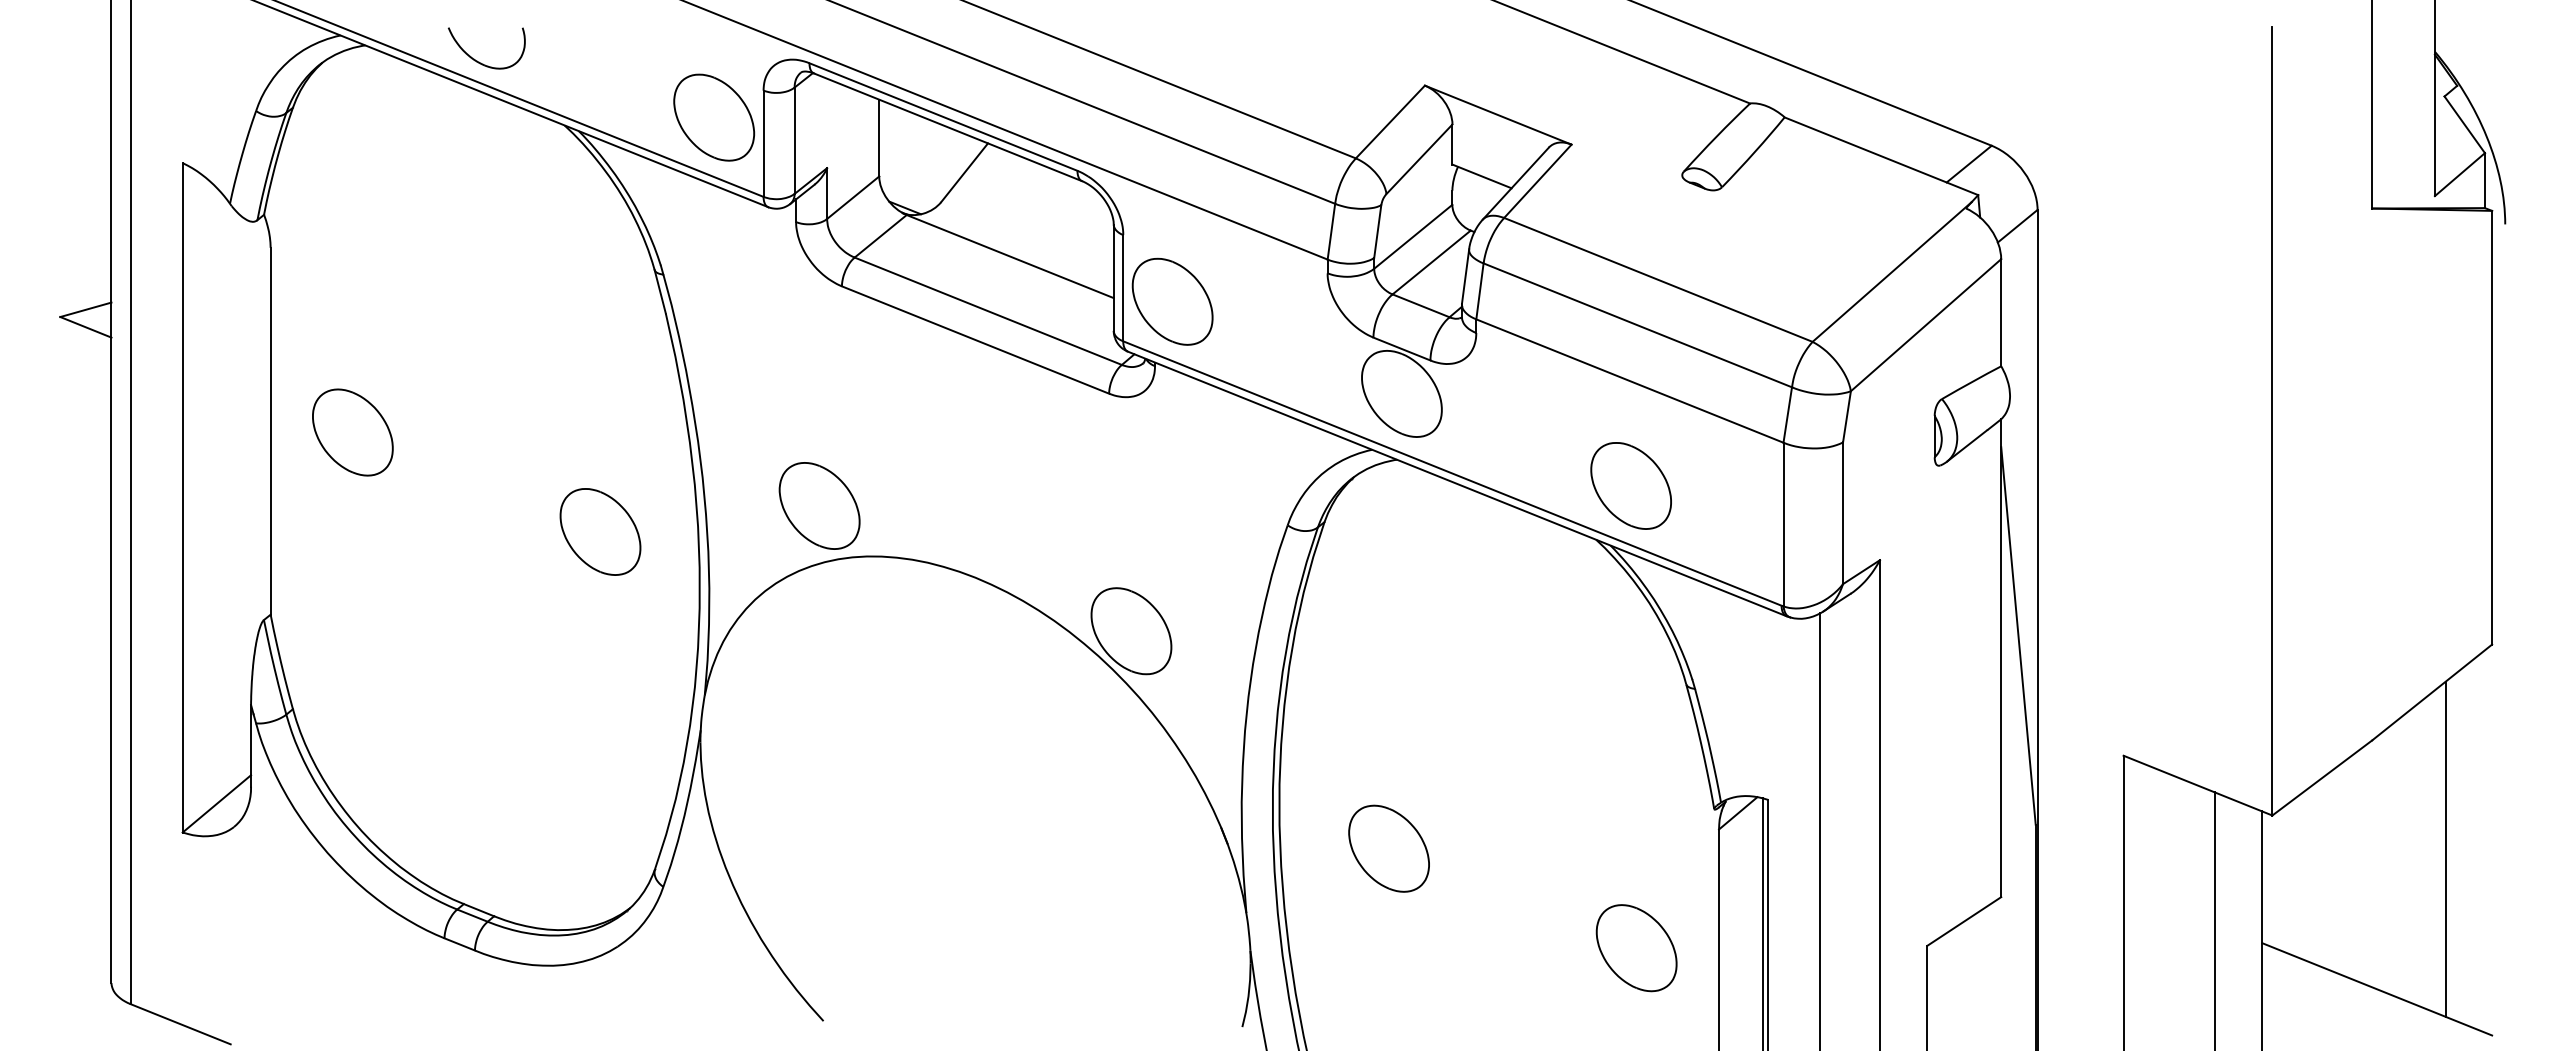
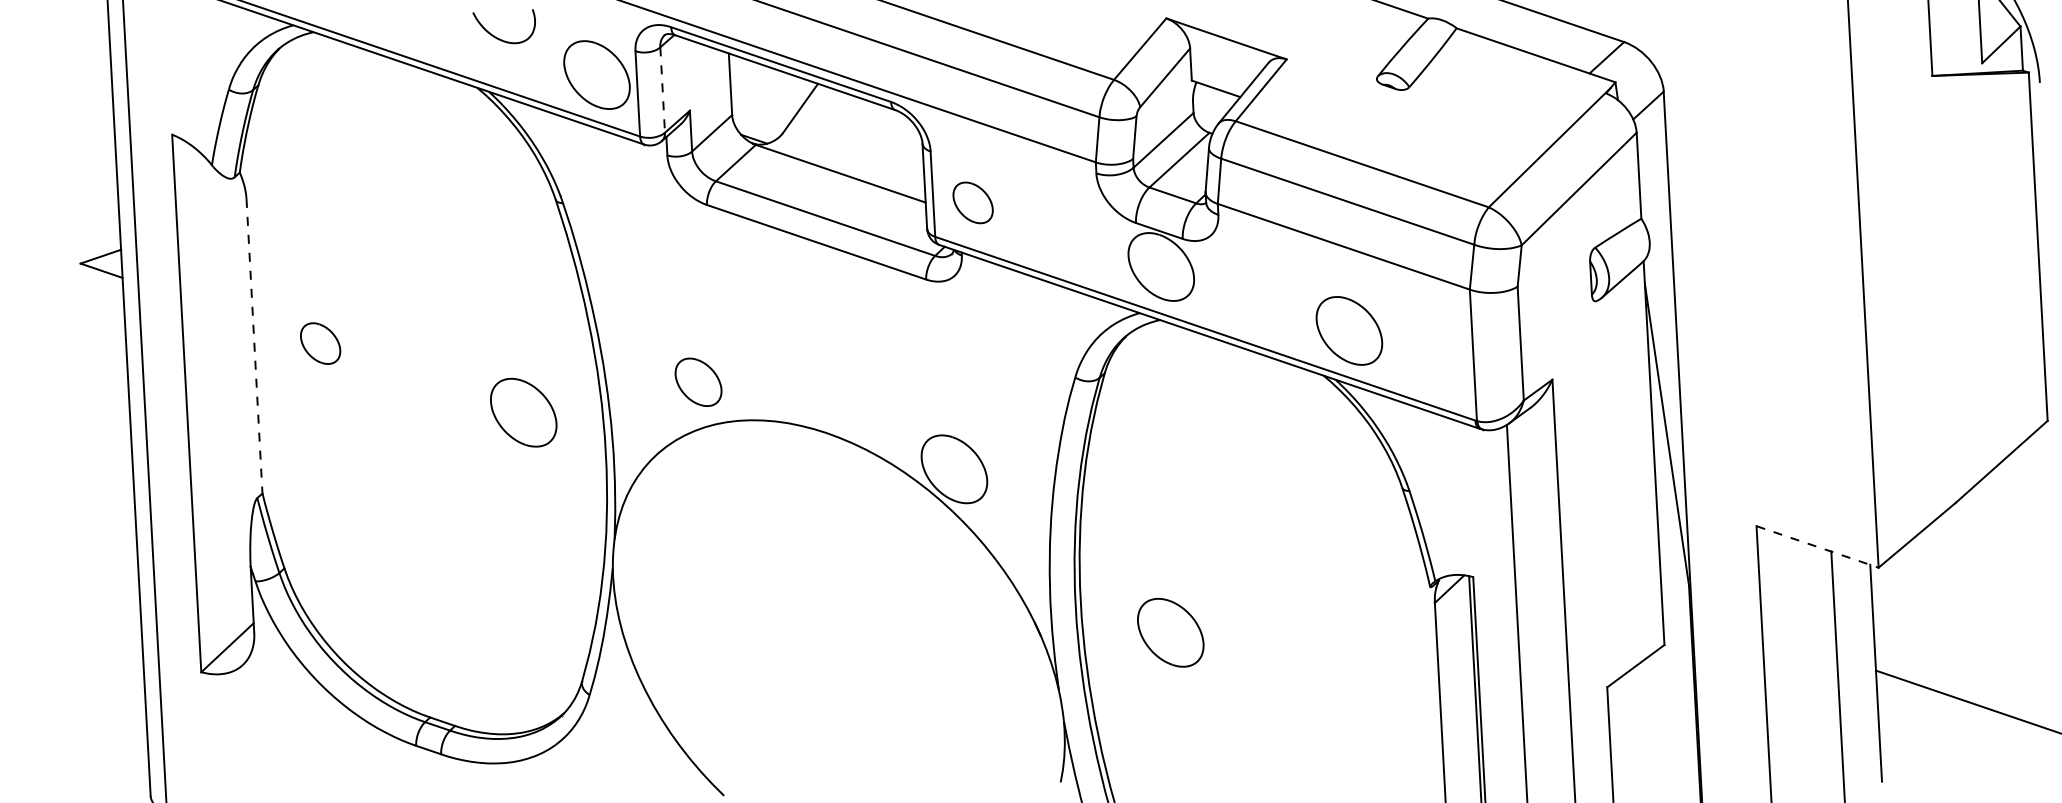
part: (479, 61) -> (499, 38), moved
line: (794, 141) -> (662, 90), solid -> dashed
part: (1172, 301) -> (973, 202), size x0.6
line: (270, 431) -> (254, 346), solid -> dashed
part: (352, 432) -> (320, 343), size x0.6
part: (819, 505) -> (698, 381), size x0.7
line: (2198, 785) -> (1818, 546), solid -> dashed
line: (2445, 848) -> (2019, 586), removed
part: (1636, 948) -> (1373, 702), removed

